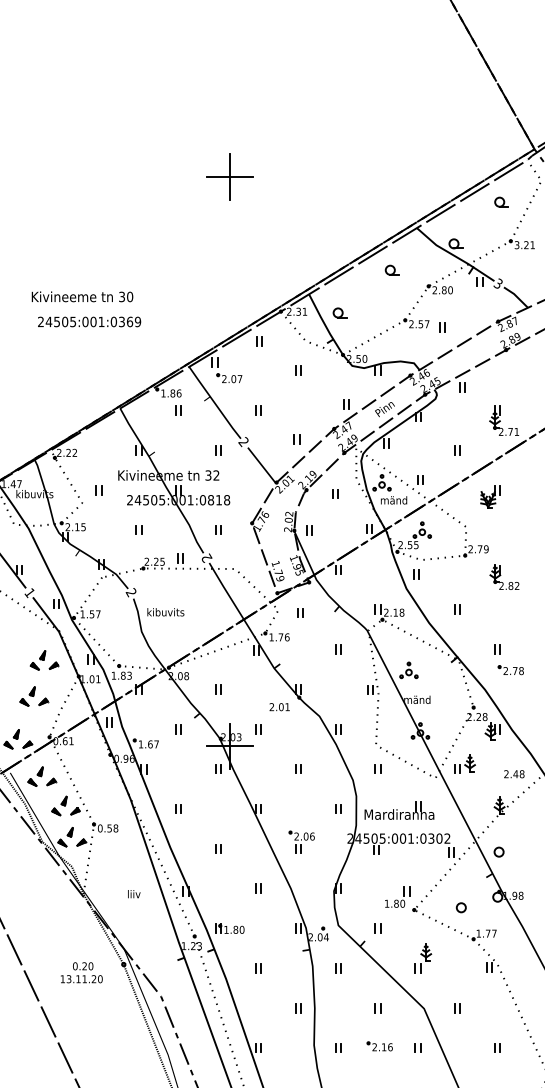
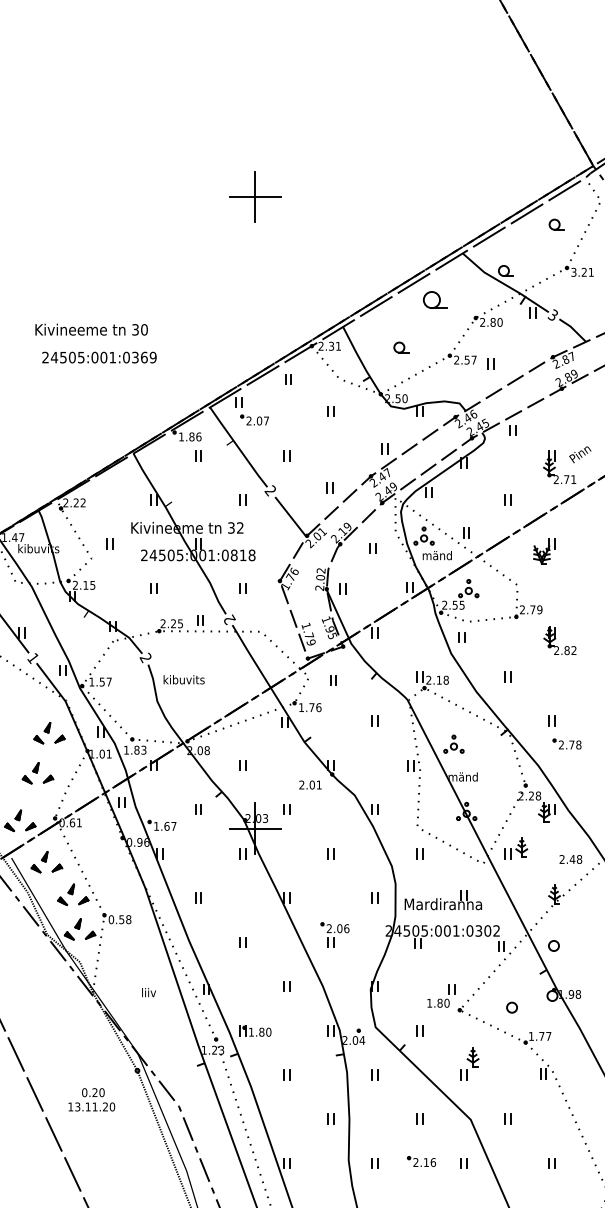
part: (392, 270) -> (435, 300), size x1.6
part: (340, 312) -> (401, 347), moved
text: (385, 409) -> (580, 454), moved
text: (81, 972) -> (91, 1099), moved

